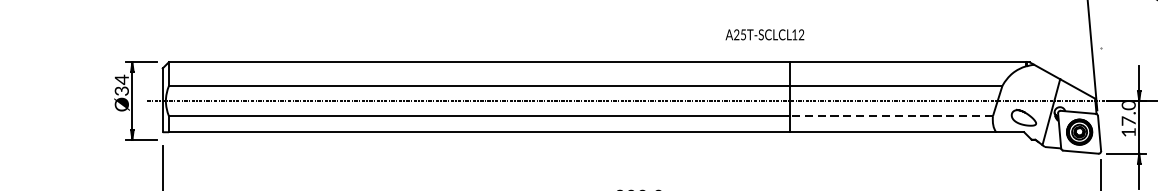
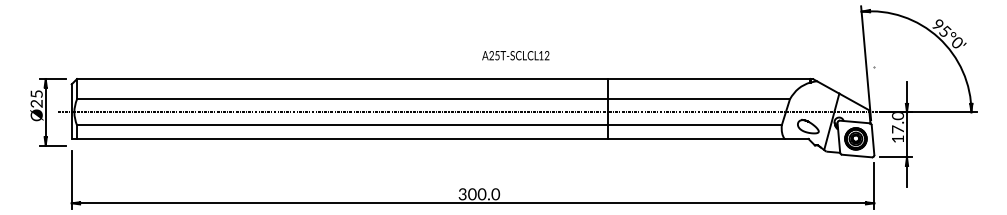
text: (764, 34) -> (515, 55), moved
text: (121, 84) -> (36, 98), Ø34 -> Ø25
line: (890, 116) -> (694, 125), dashed -> solid

